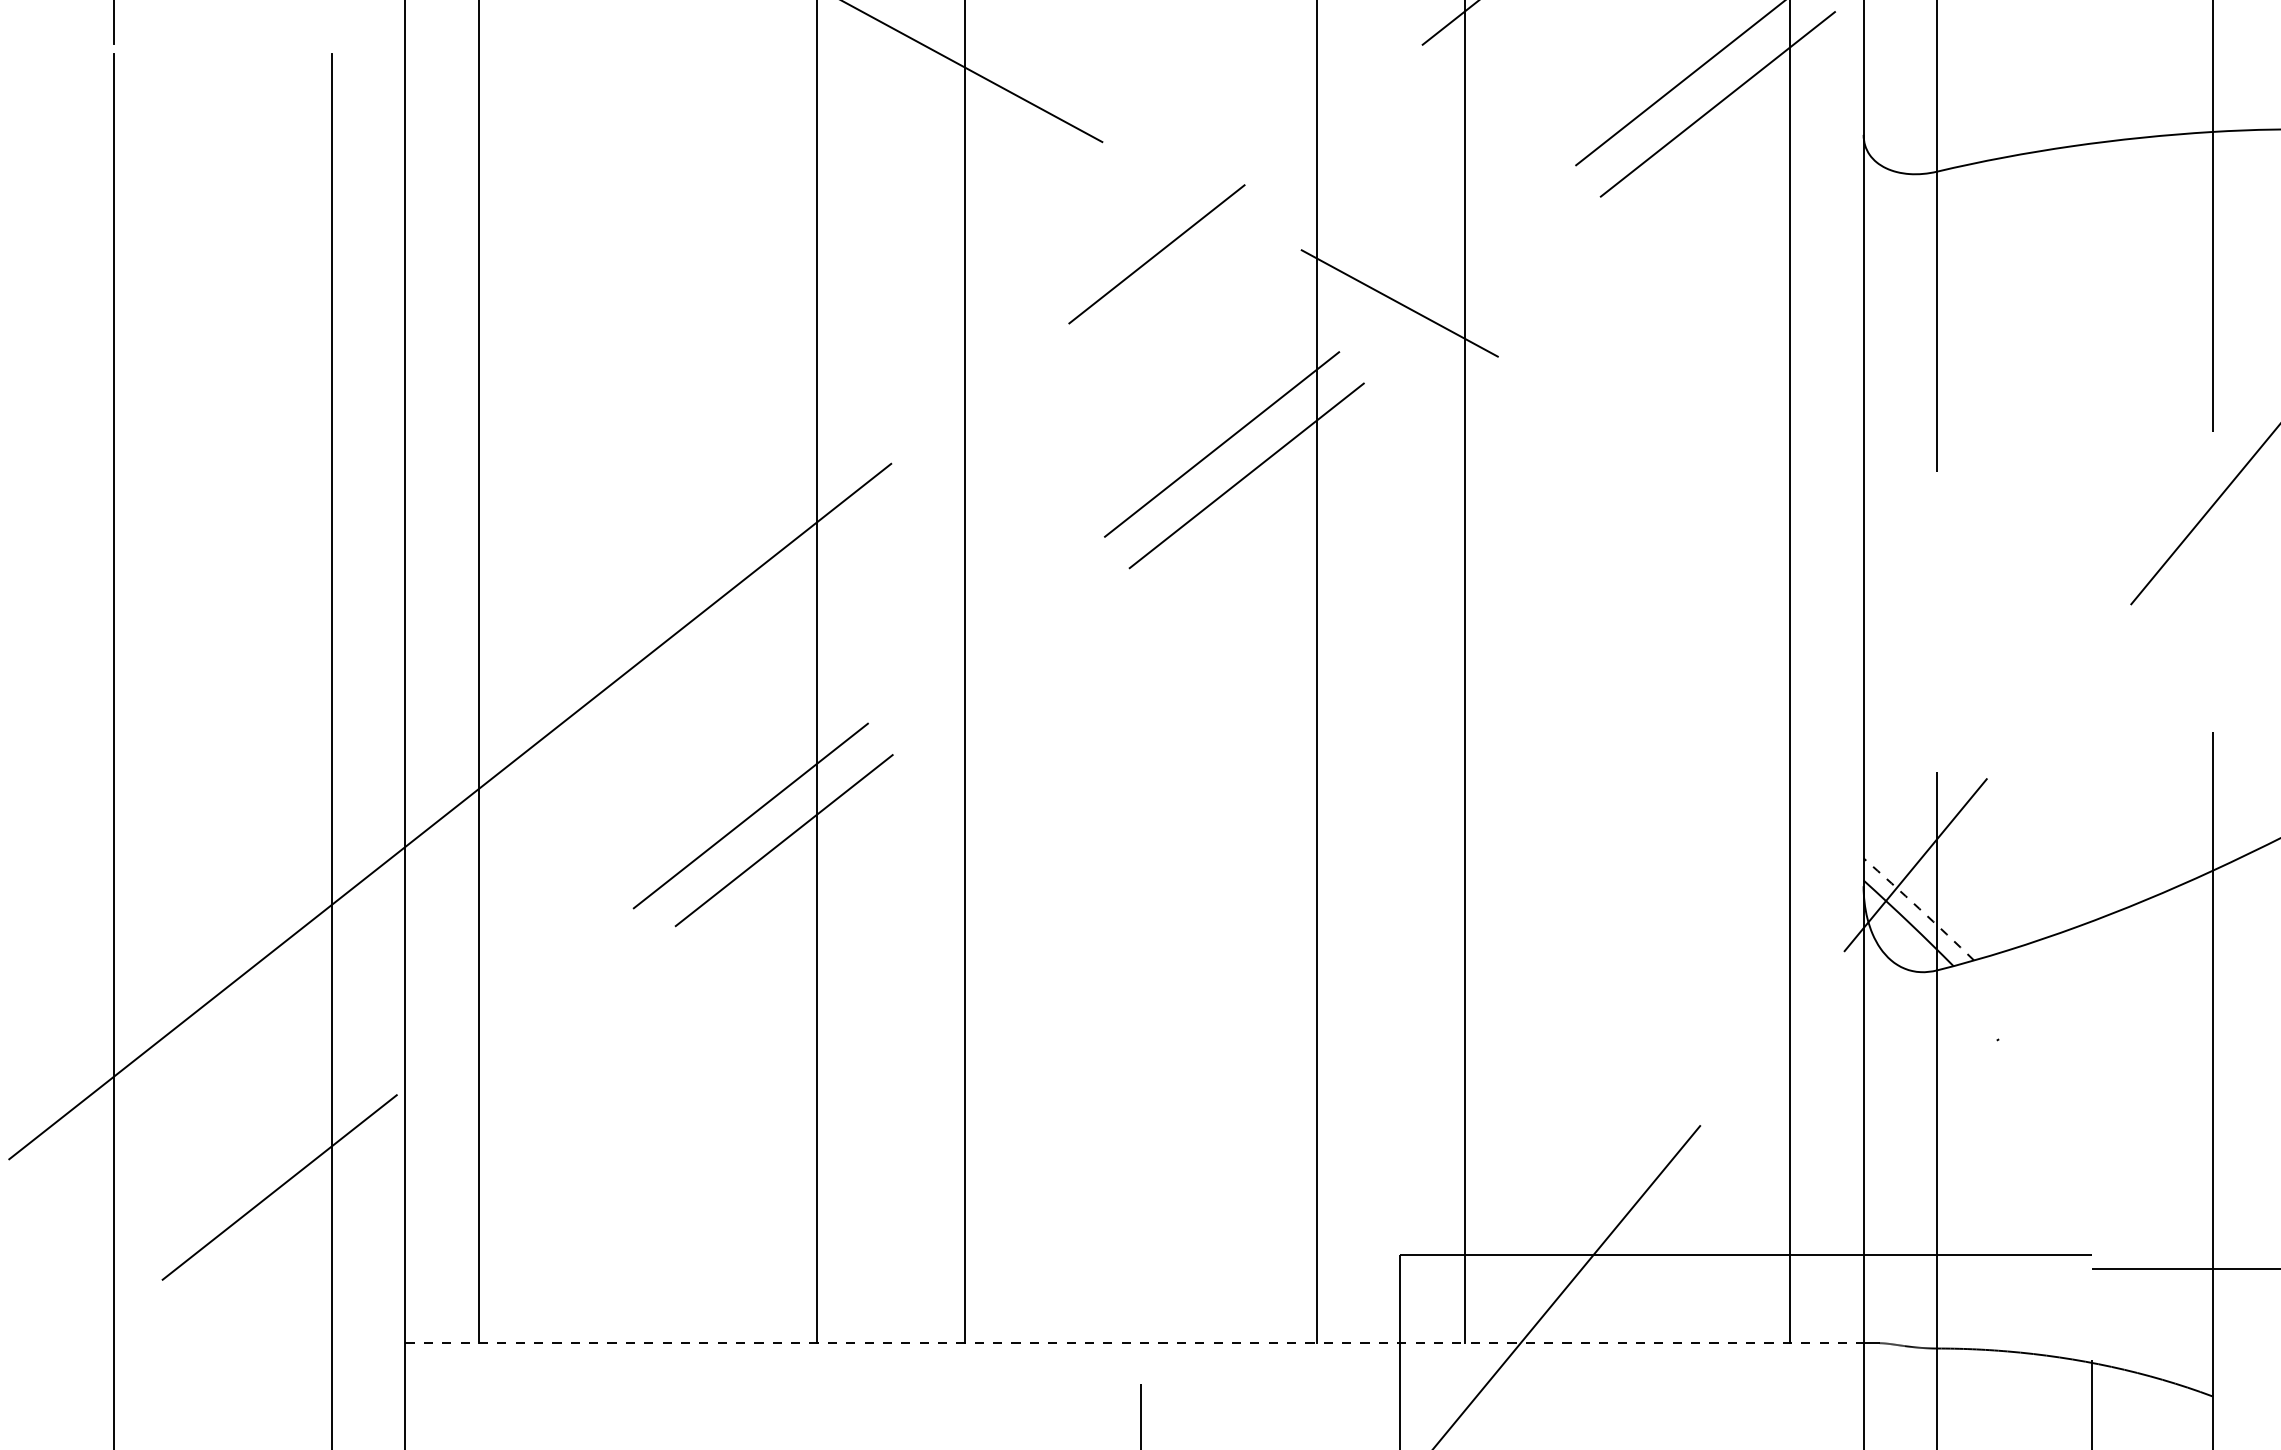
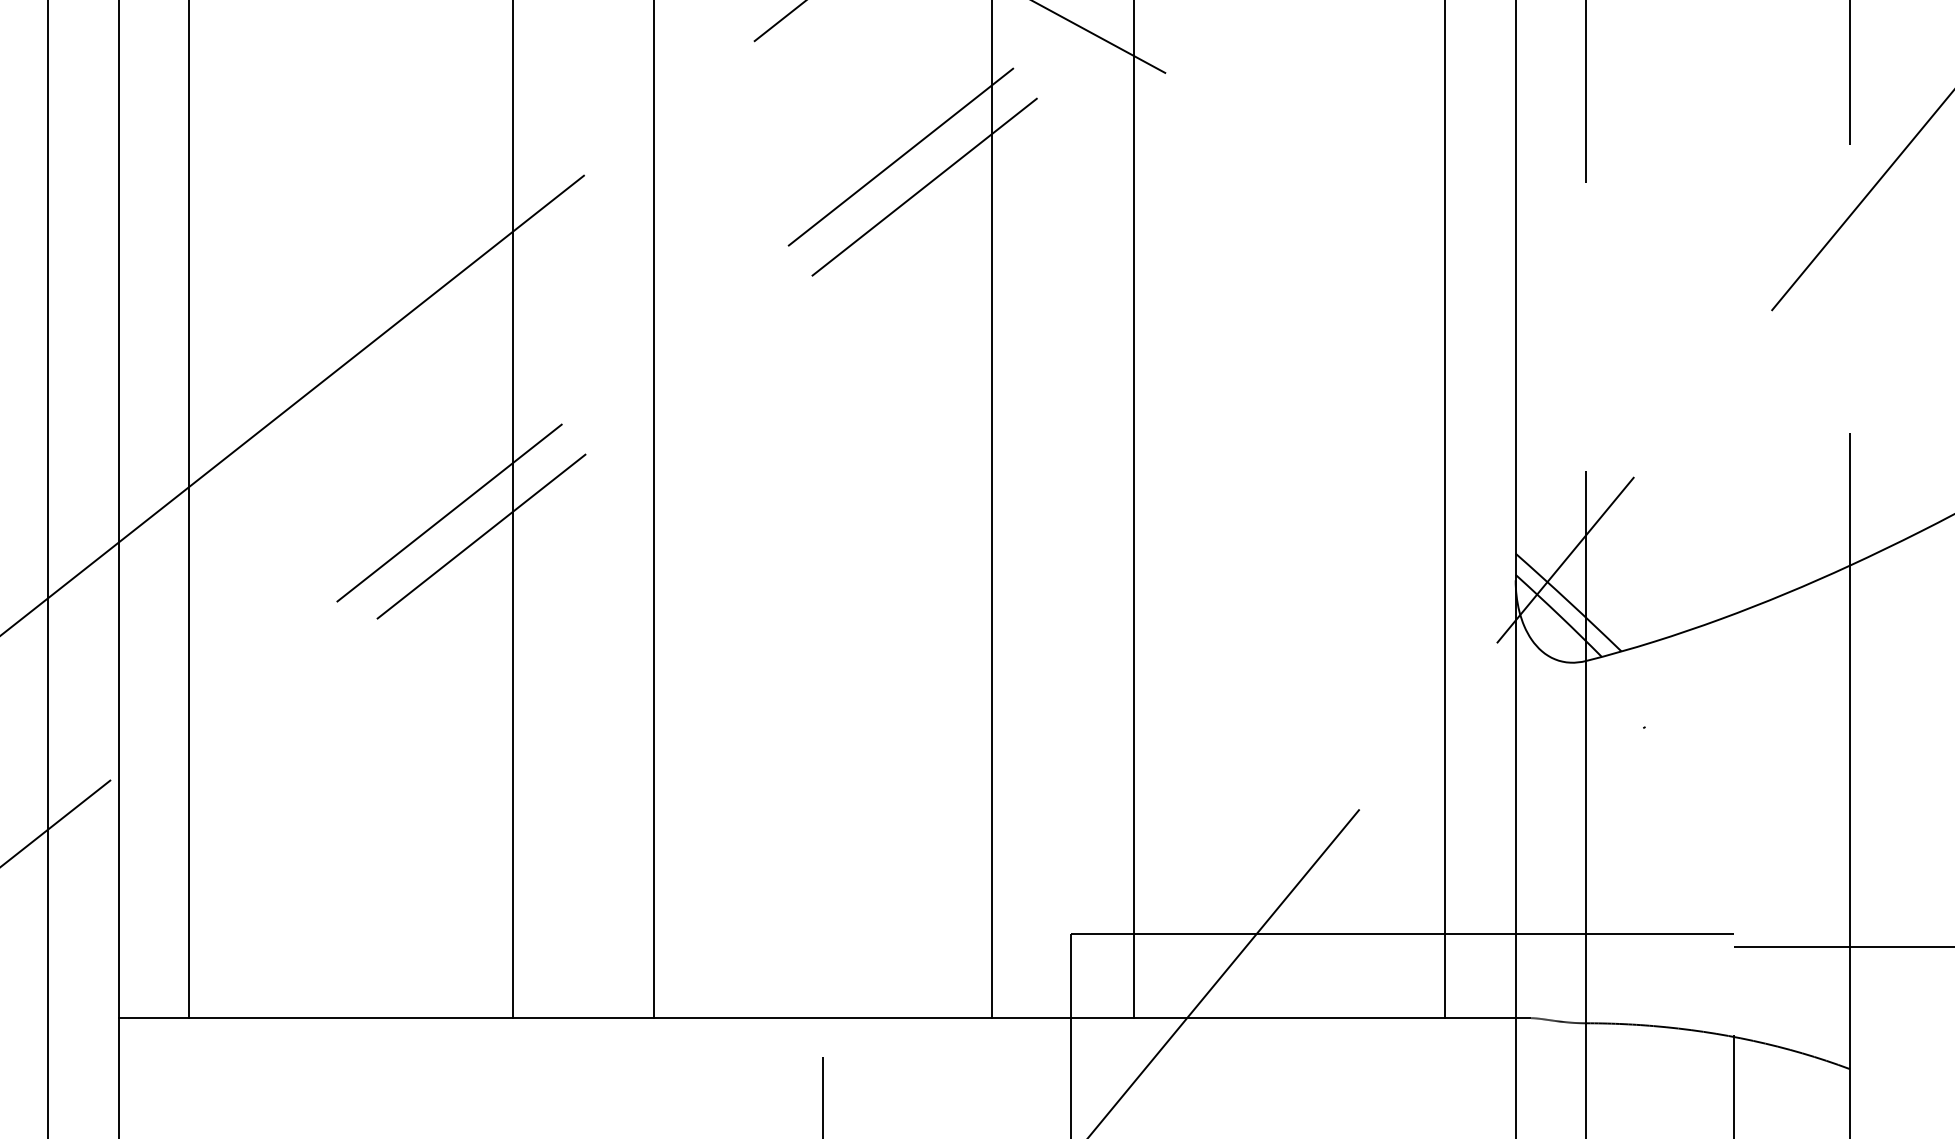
arc: (1919, 908) -> (1569, 601), dashed -> solid
line: (1135, 1343) -> (818, 1018), dashed -> solid

